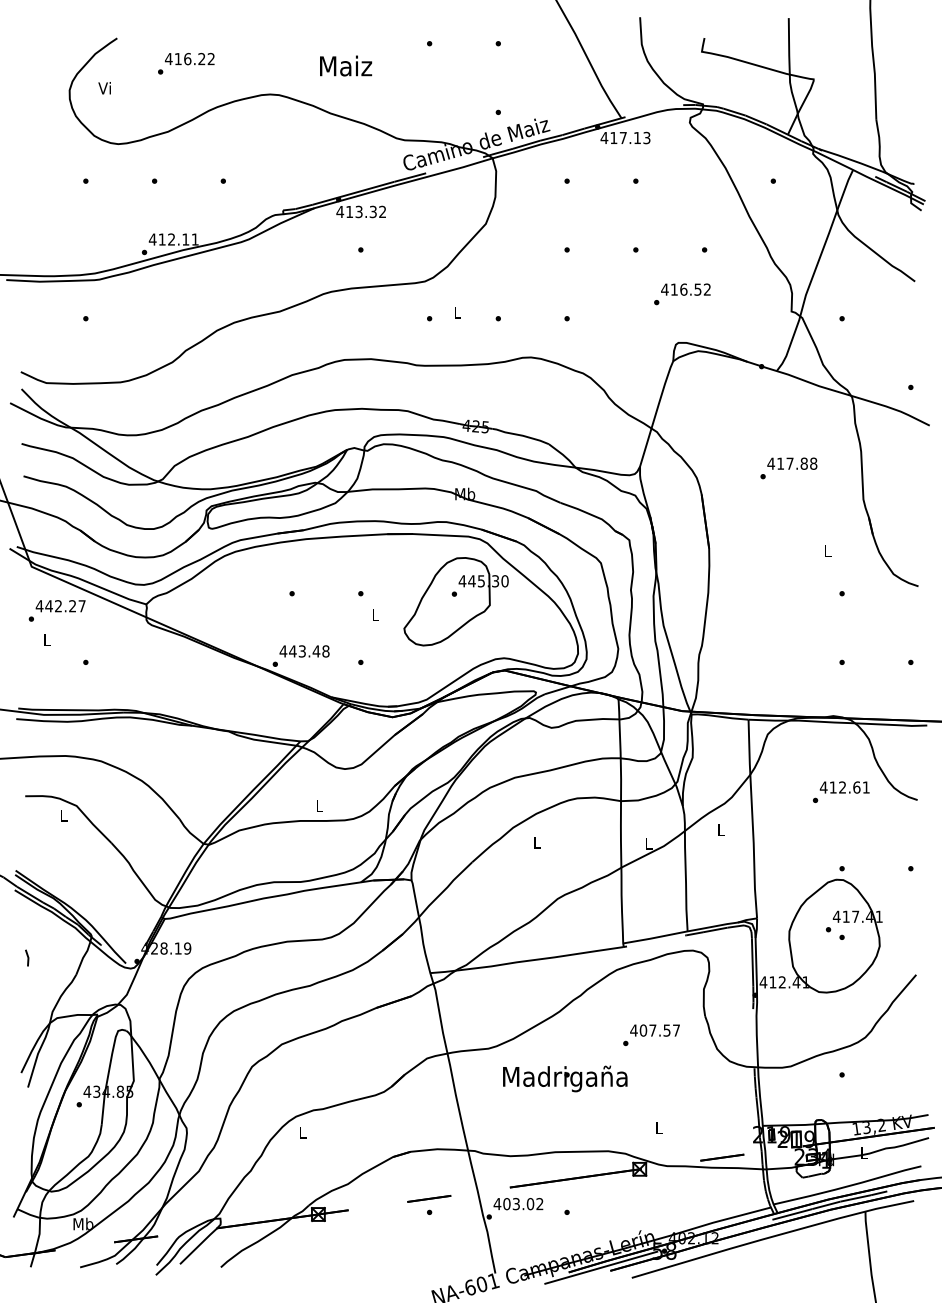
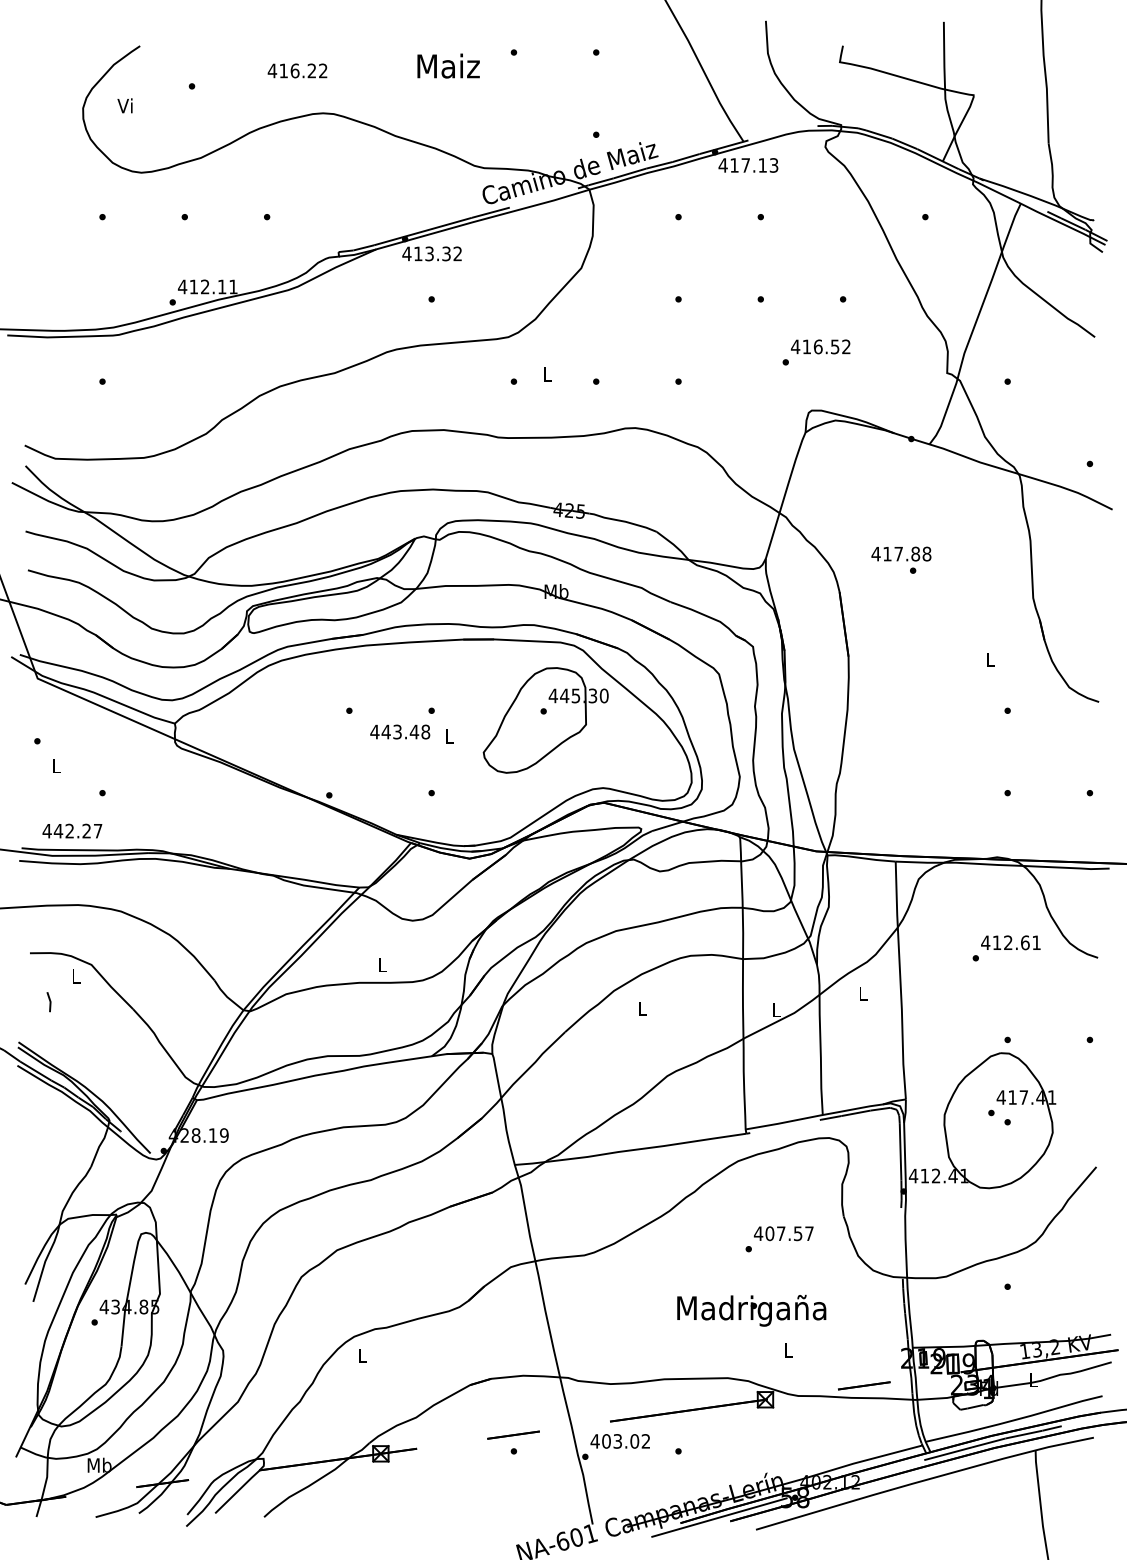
text: (189, 59) -> (297, 71), moved
text: (346, 65) -> (449, 65), moved
text: (792, 463) -> (901, 553), moved
text: (60, 606) -> (72, 831), moved
text: (304, 651) -> (400, 732), moved
line: (27, 957) -> (49, 1001), moved
text: (565, 1078) -> (752, 1310), moved

